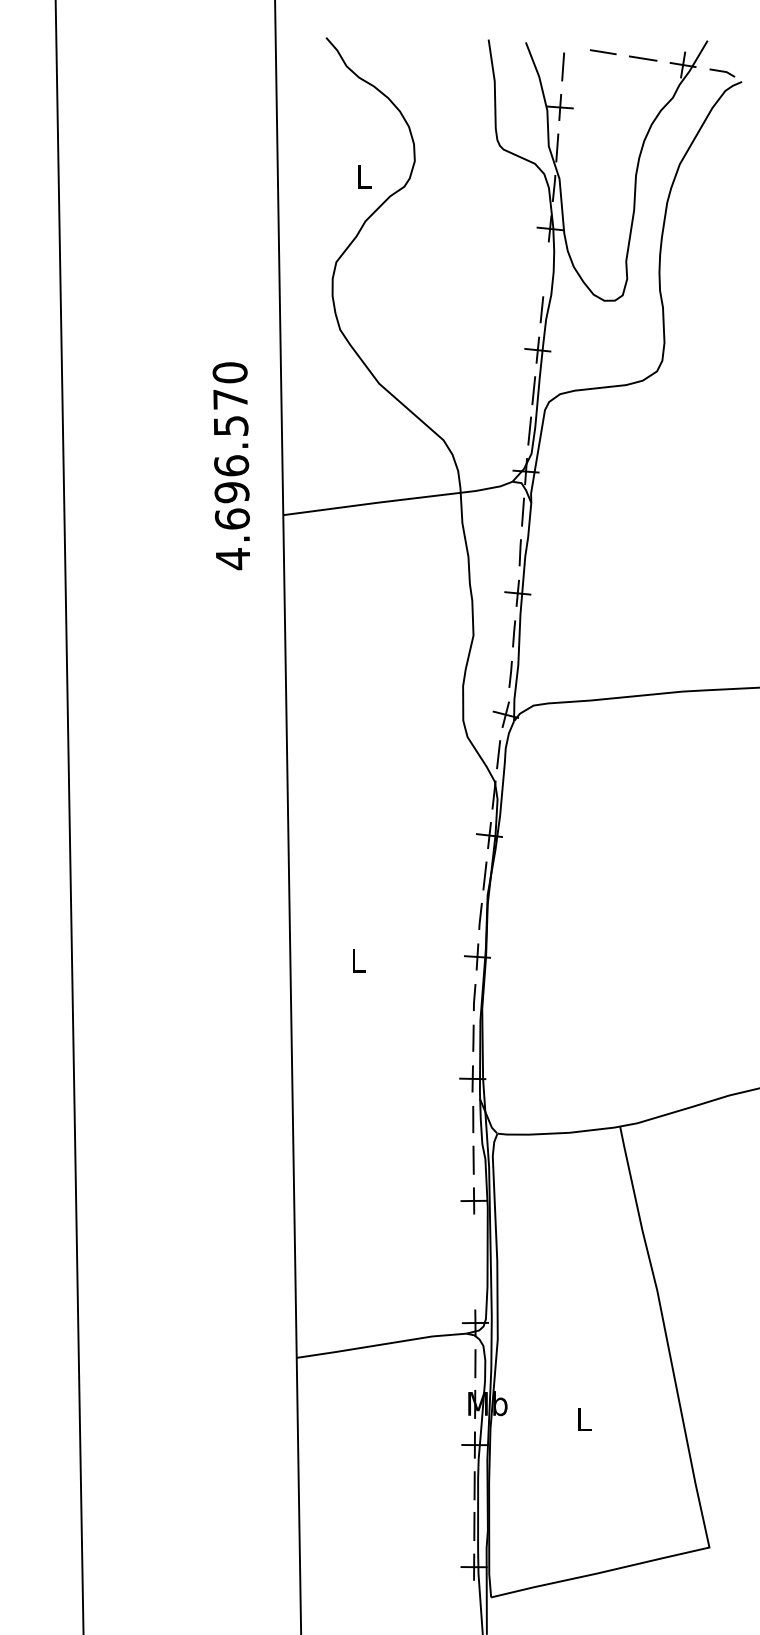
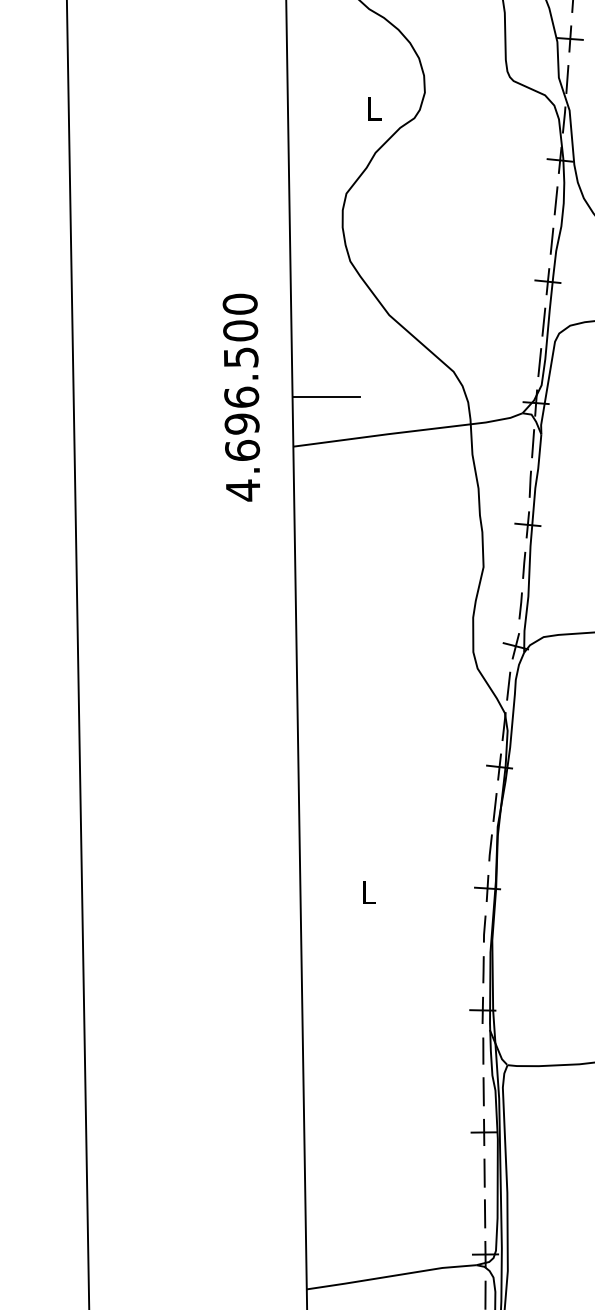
line: (545, 268) -> (555, 200), added
text: (230, 398) -> (240, 330), 4.696.570 -> 4.696.500
line: (316, 465) -> (326, 397), added
line: (474, 1241) -> (484, 1173), added
line: (474, 1281) -> (484, 1213), added

